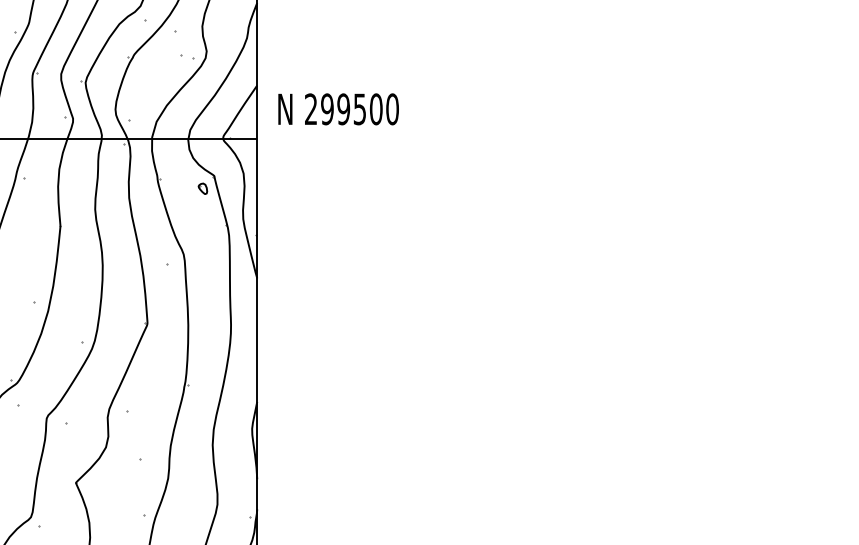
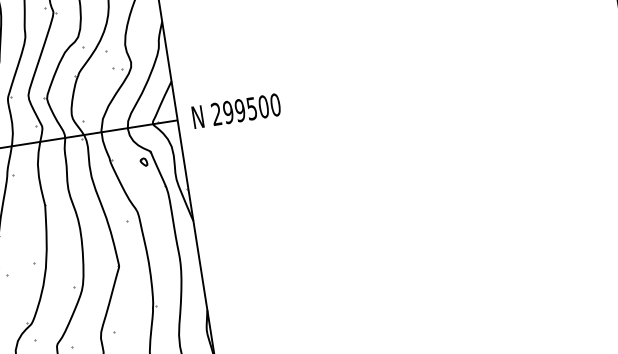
text: (338, 109) -> (236, 111), moved

